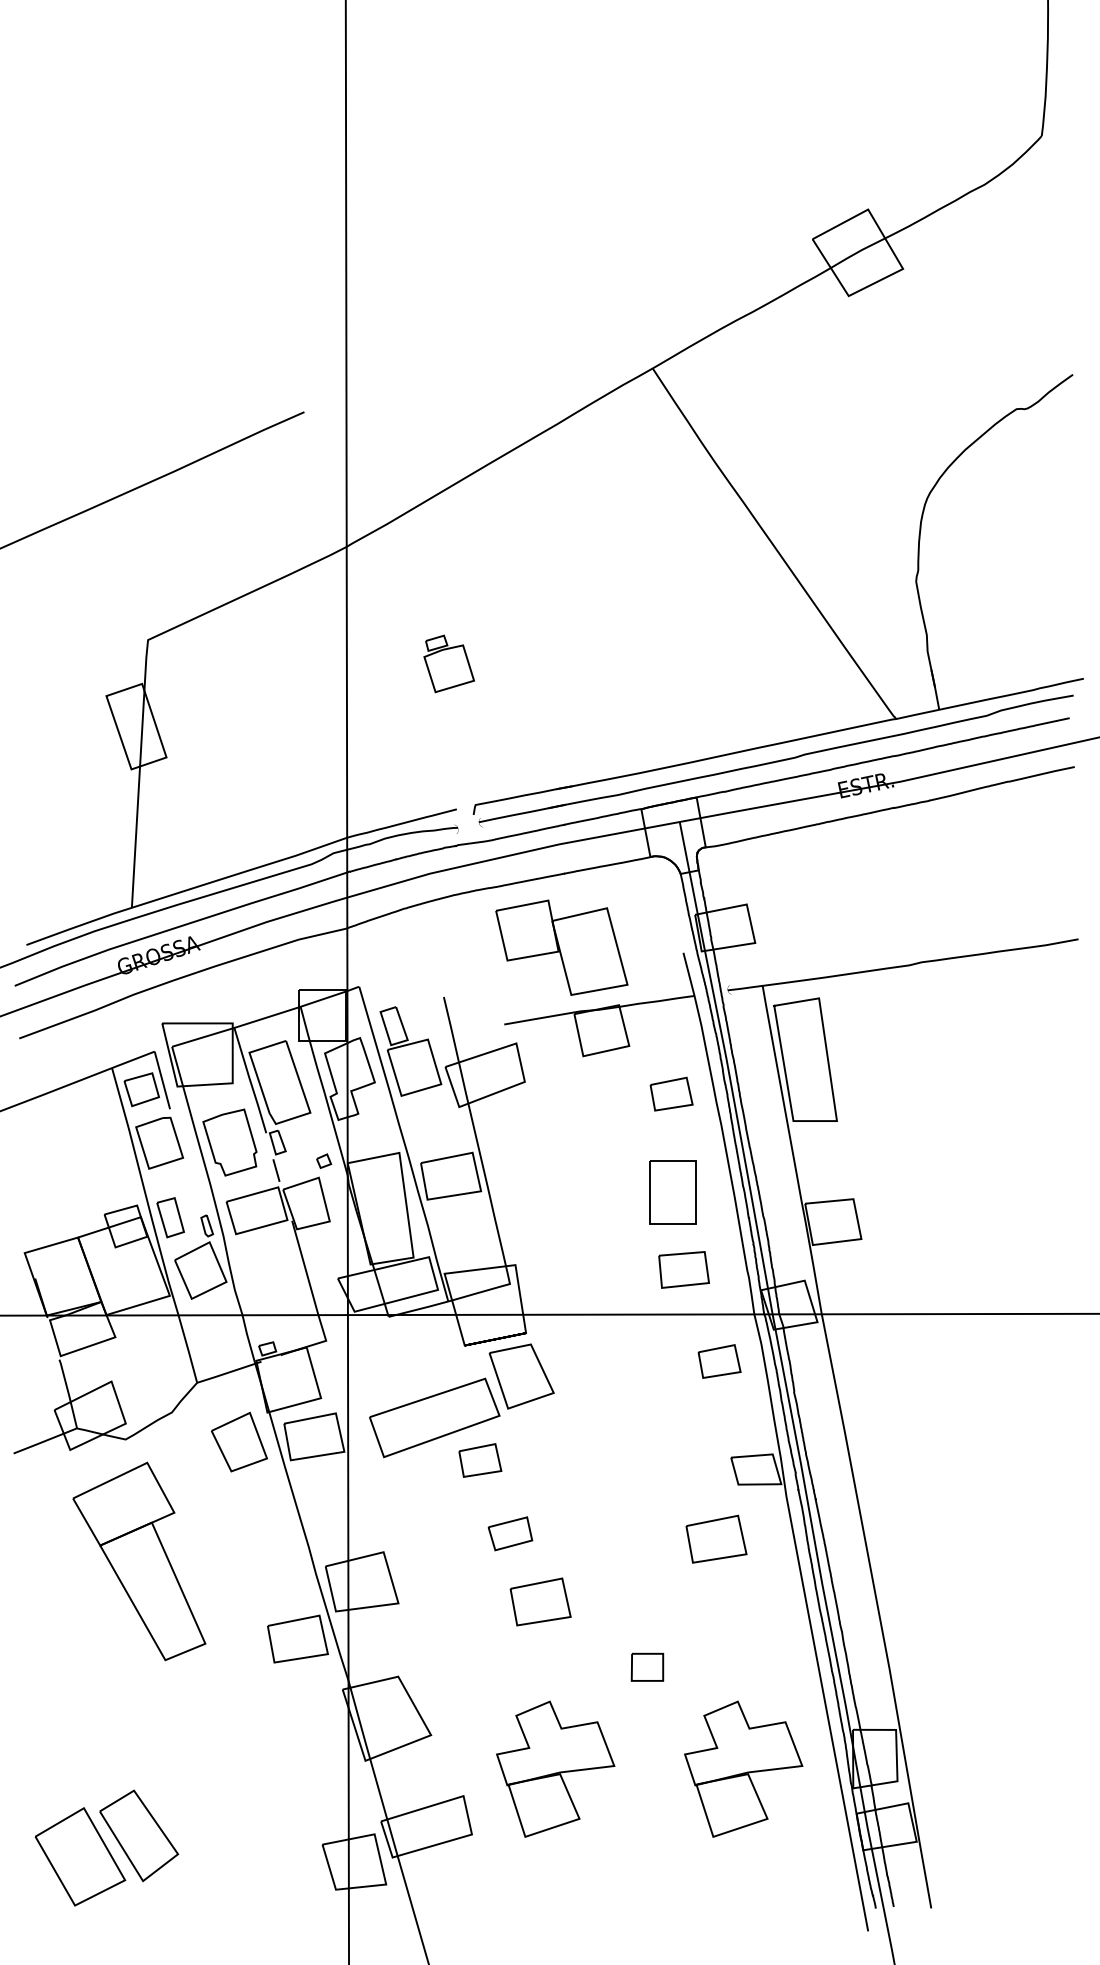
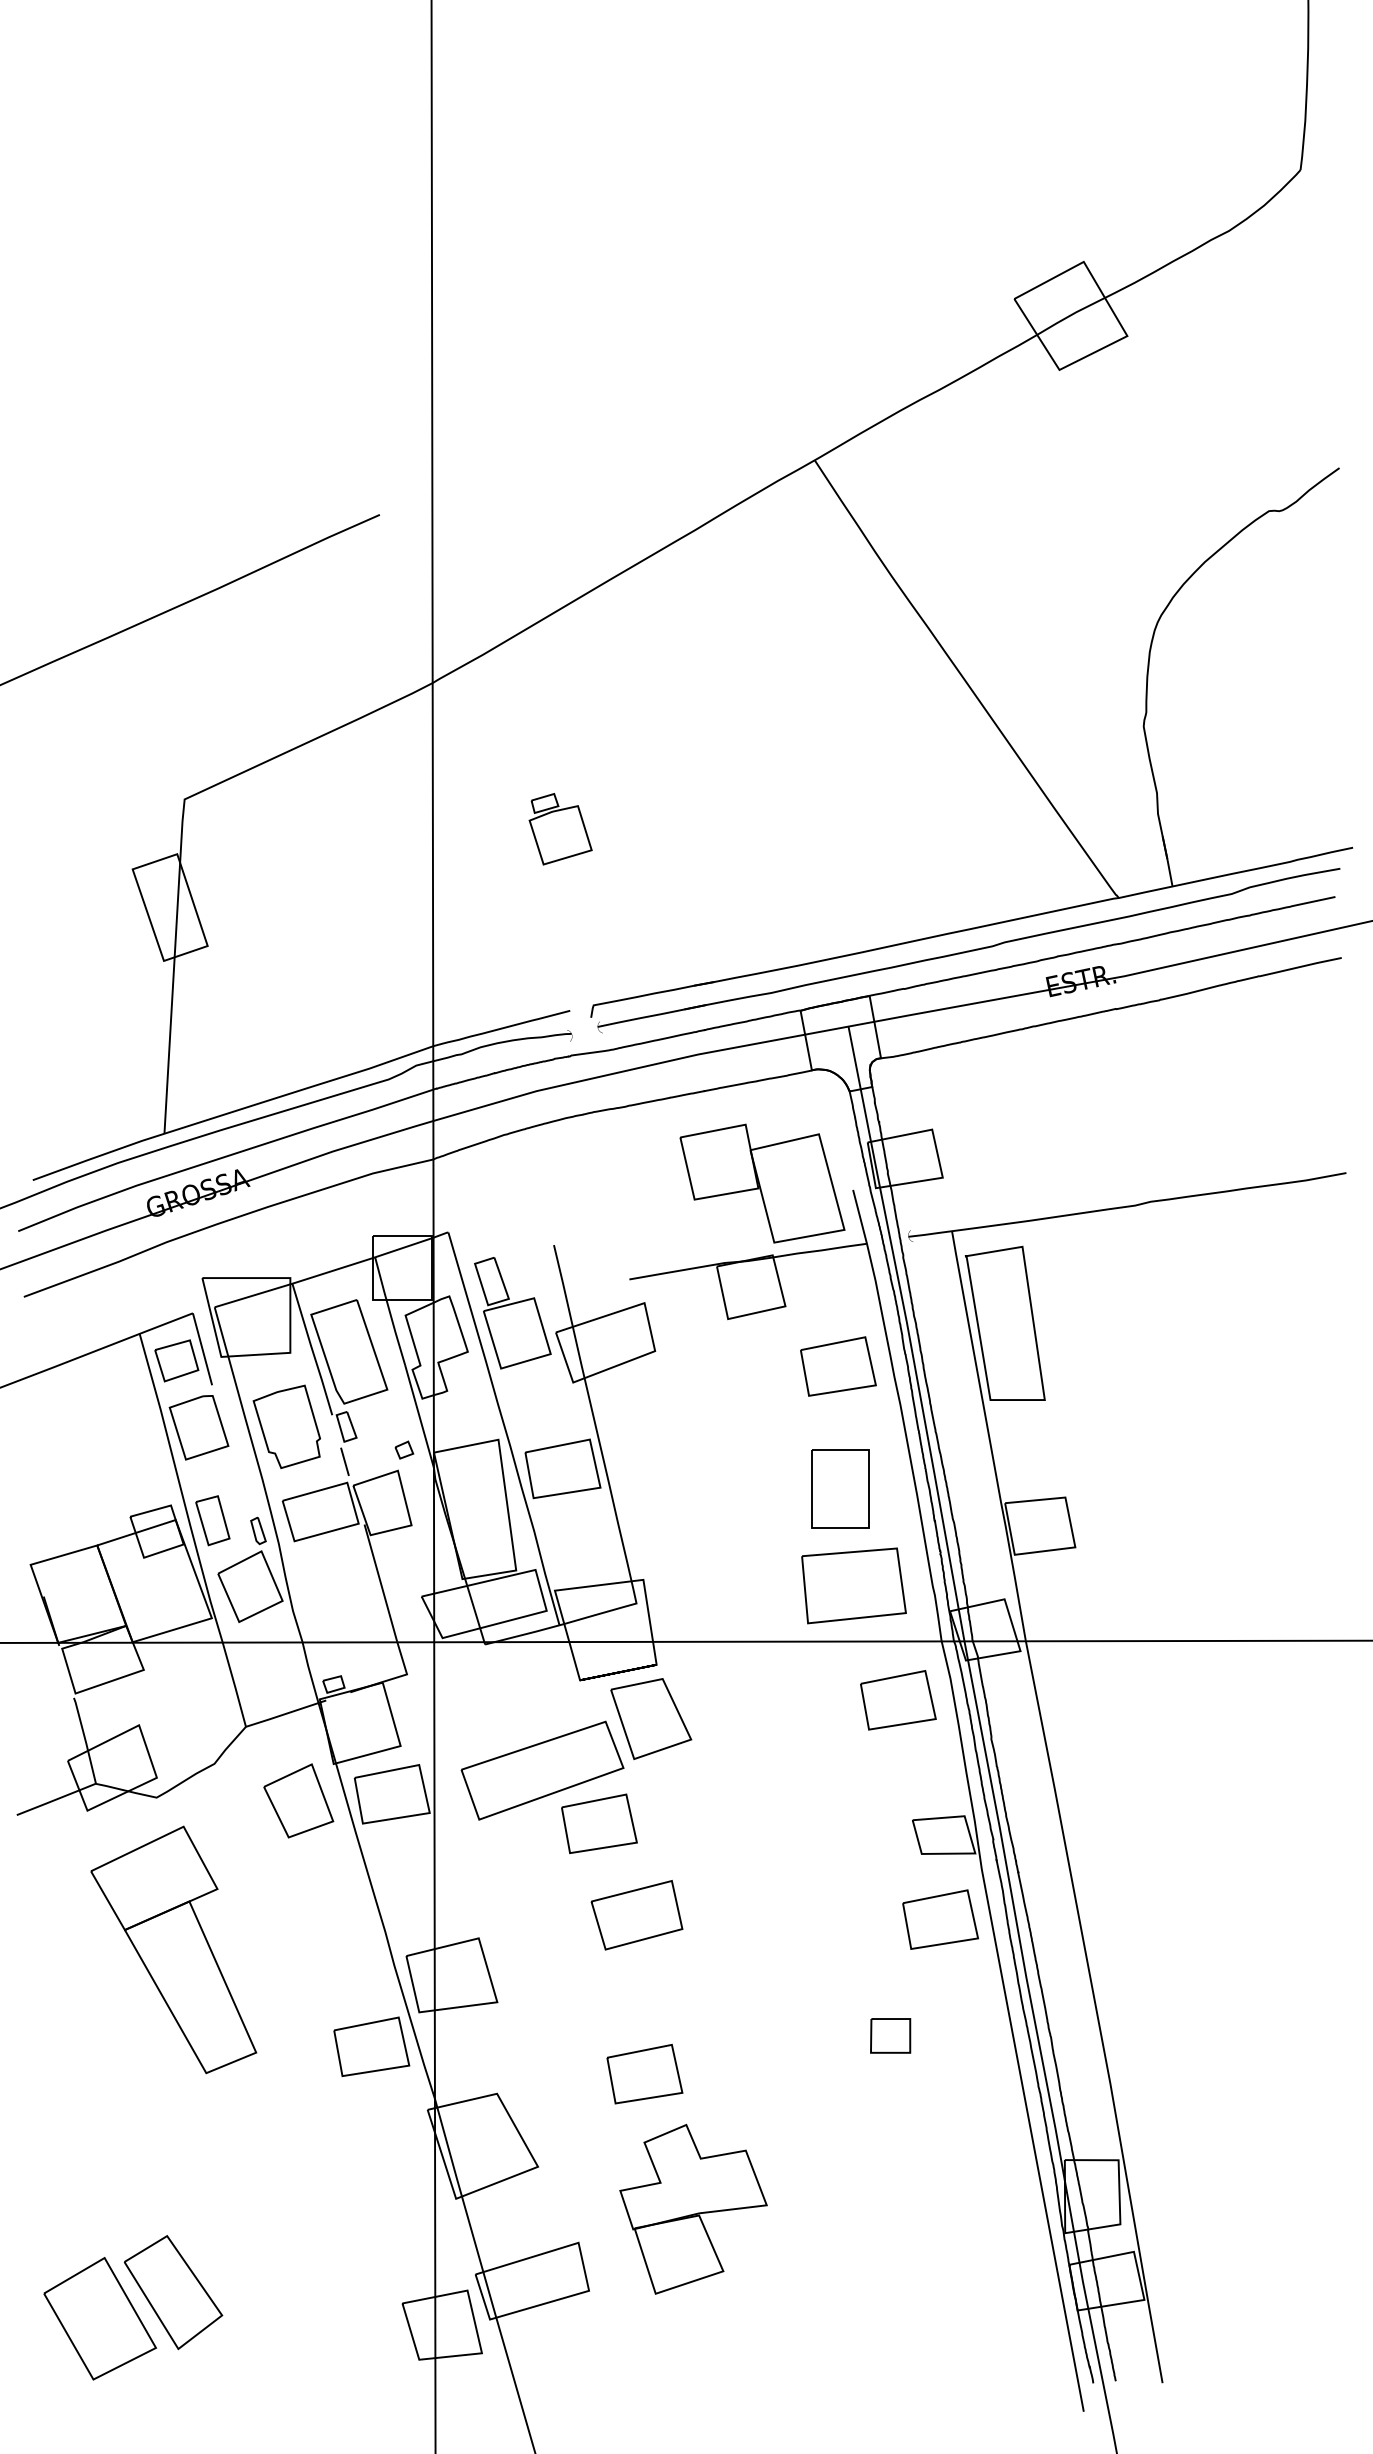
part: (561, 947) -> (762, 1183), moved
part: (671, 1093) -> (838, 1365), size x1.43
part: (683, 1269) -> (853, 1585), size x1.67
part: (719, 1361) -> (898, 1700), size x1.43
part: (480, 1460) -> (599, 1823), size x1.43
part: (510, 1533) -> (637, 1914), size x1.67
part: (716, 1538) -> (940, 1918), moved
part: (540, 1601) -> (644, 2073), moved
part: (647, 1666) -> (890, 2034), moved
part: (743, 1768) -> (928, 2208), removed

